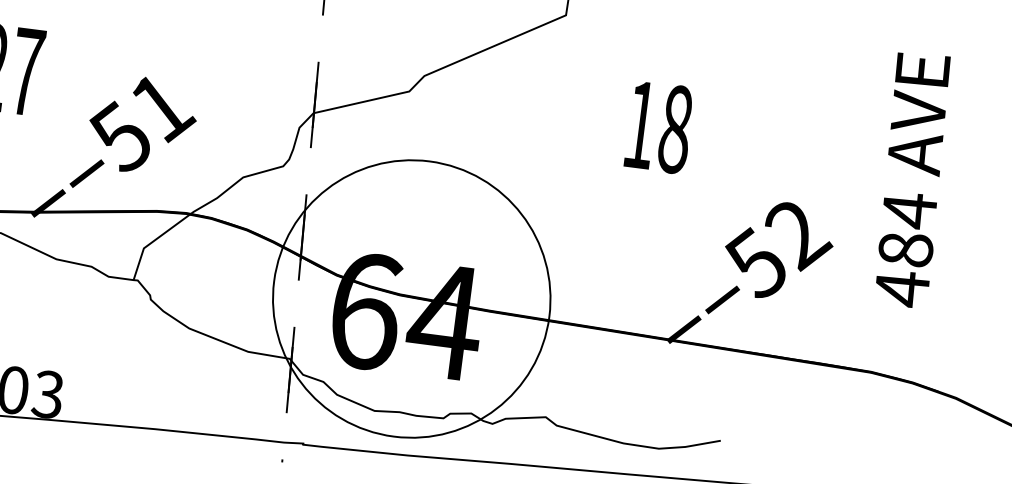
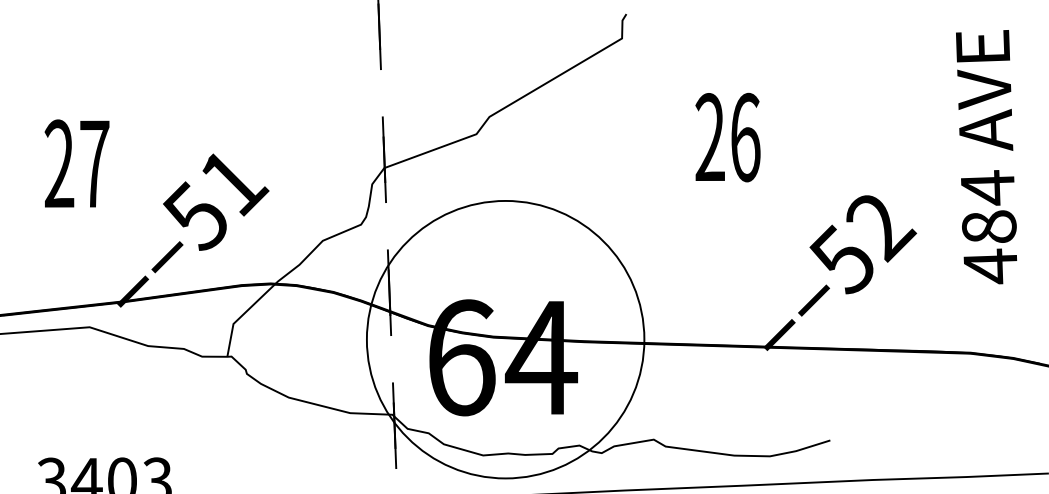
text: (657, 127) -> (727, 137), 18 -> 26

